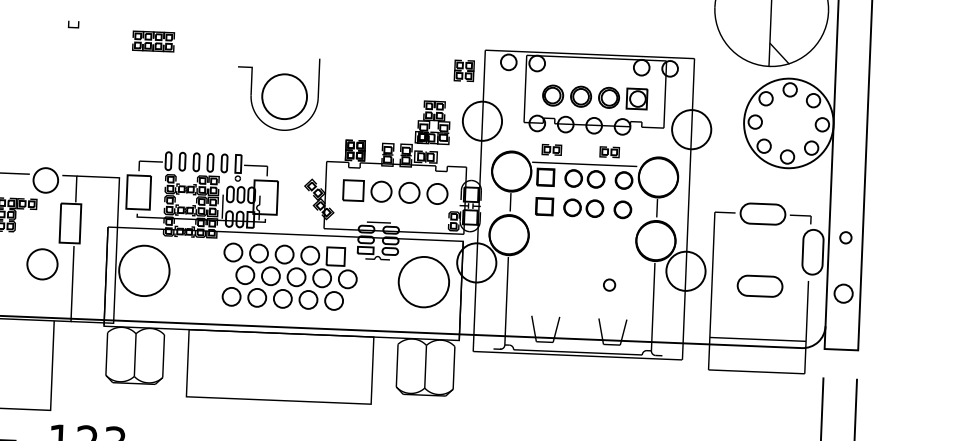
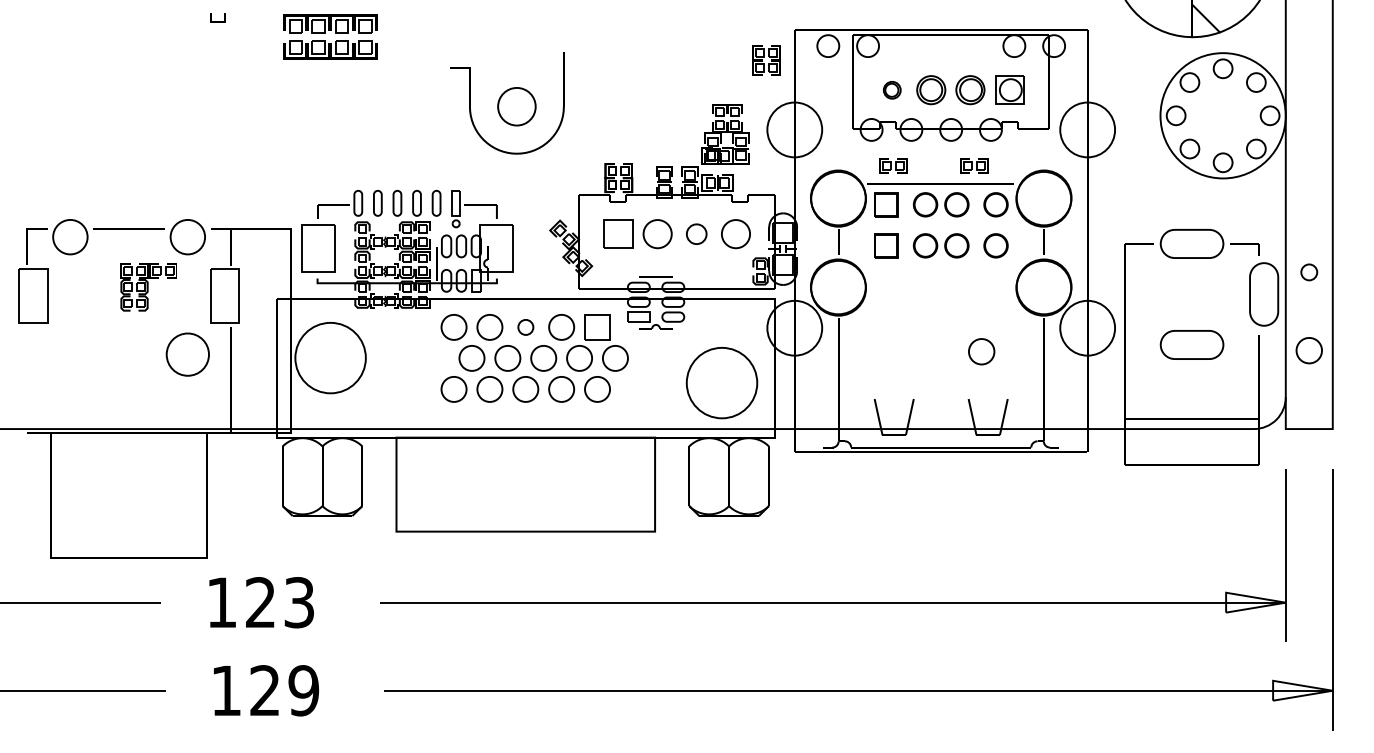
part: (153, 41) -> (330, 36), size x1.6
part: (553, 95) -> (892, 90), size x0.6
circle: (284, 96) -> (516, 106), size x0.6
circle: (409, 193) -> (696, 234), size x0.7
circle: (284, 254) -> (525, 327), size x0.6
circle: (423, 282) -> (721, 383), moved
circle: (609, 284) -> (981, 351), size x1.6

